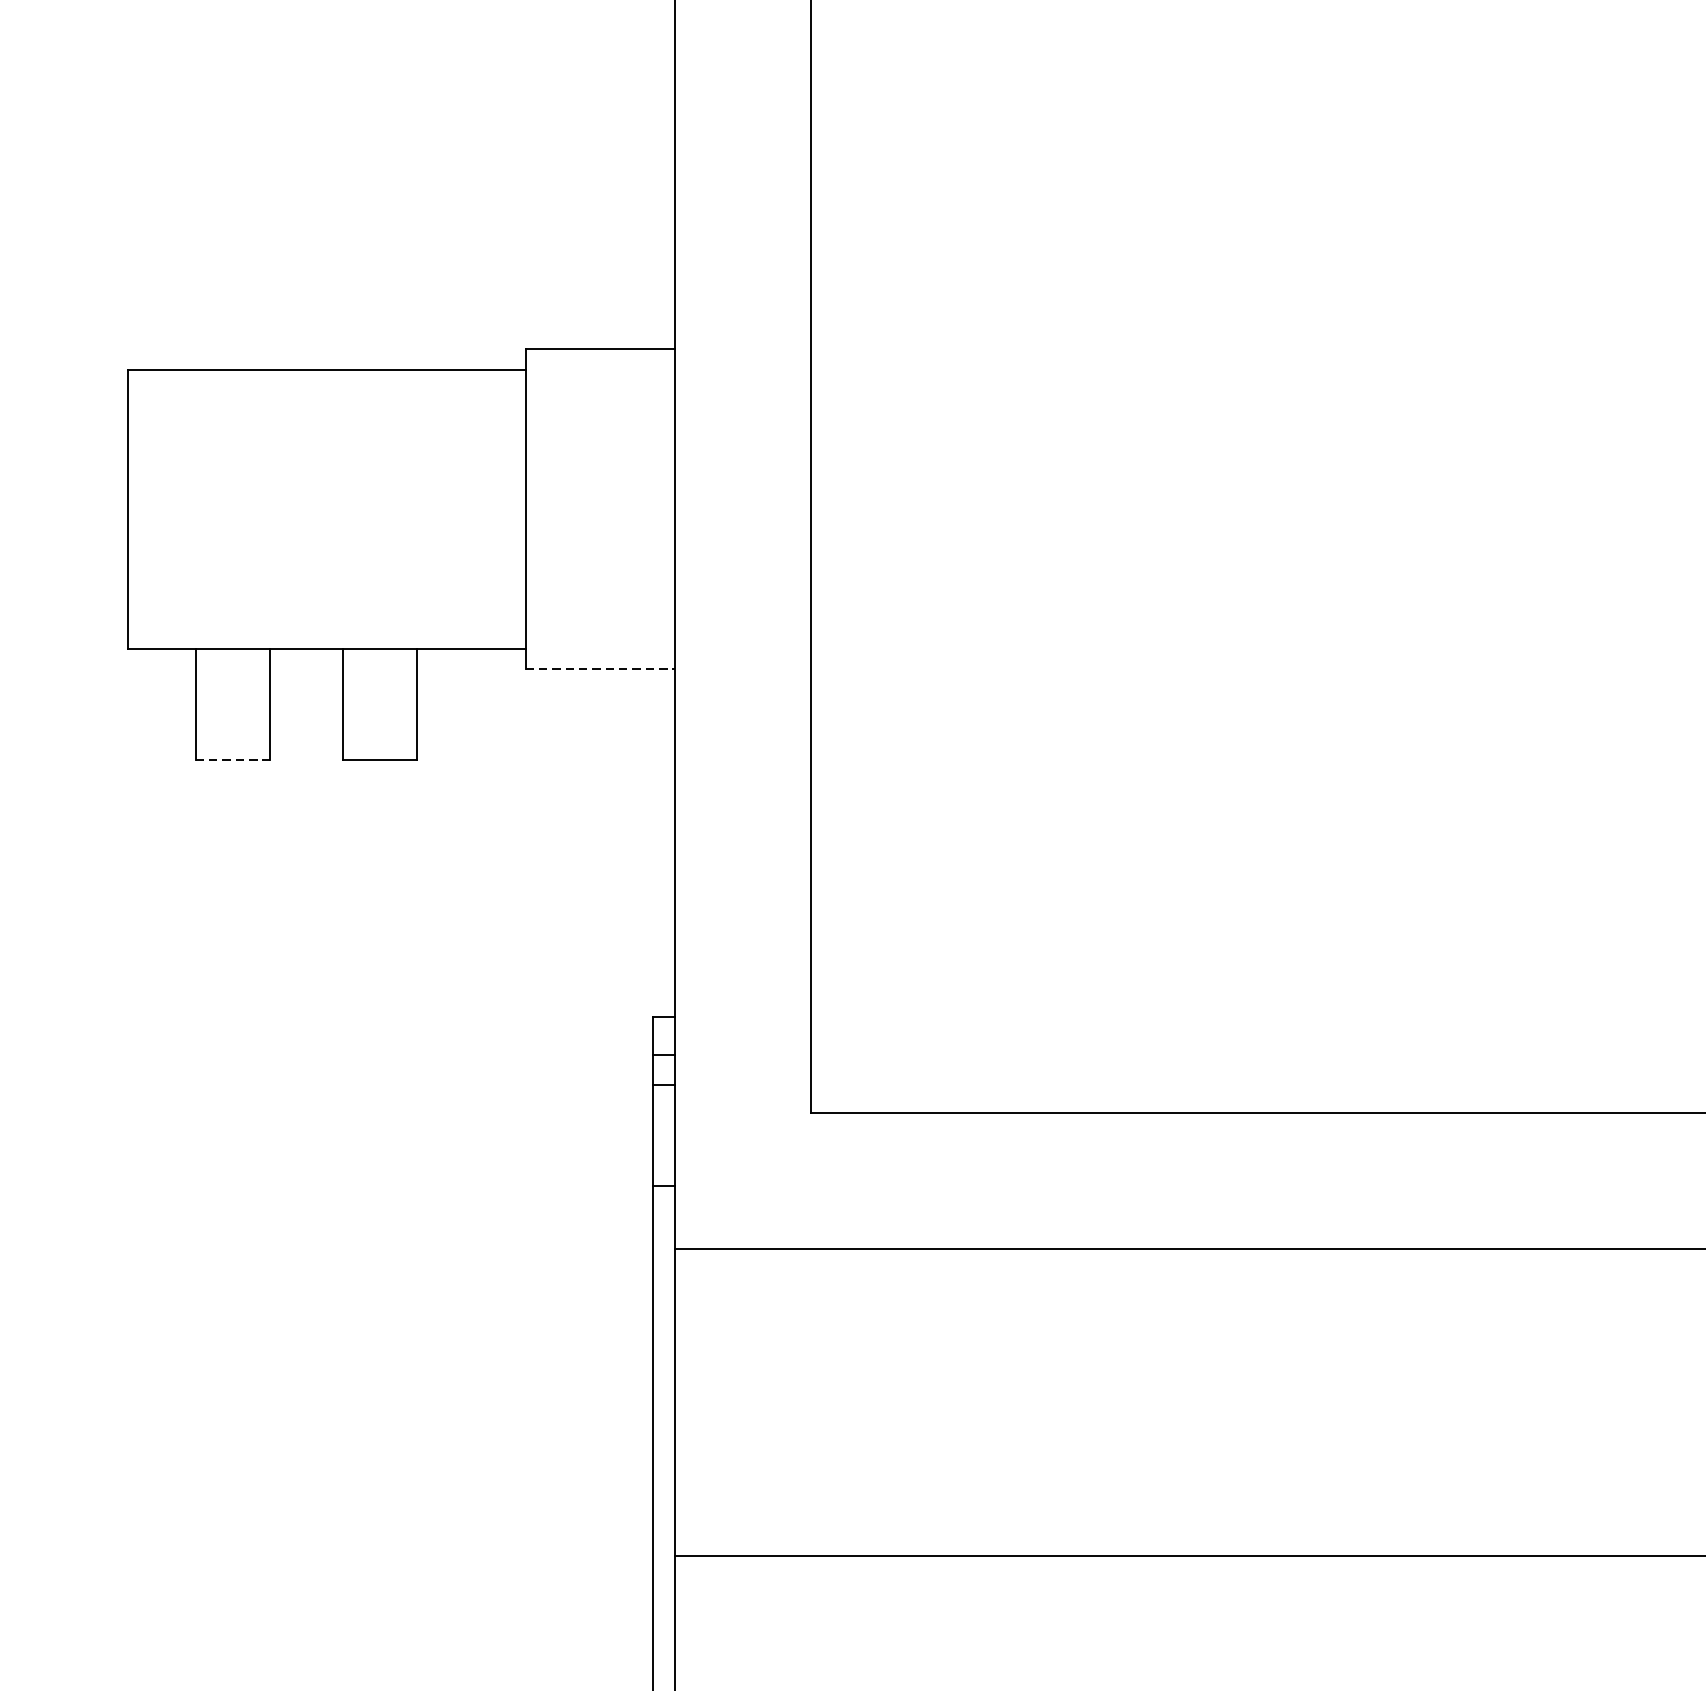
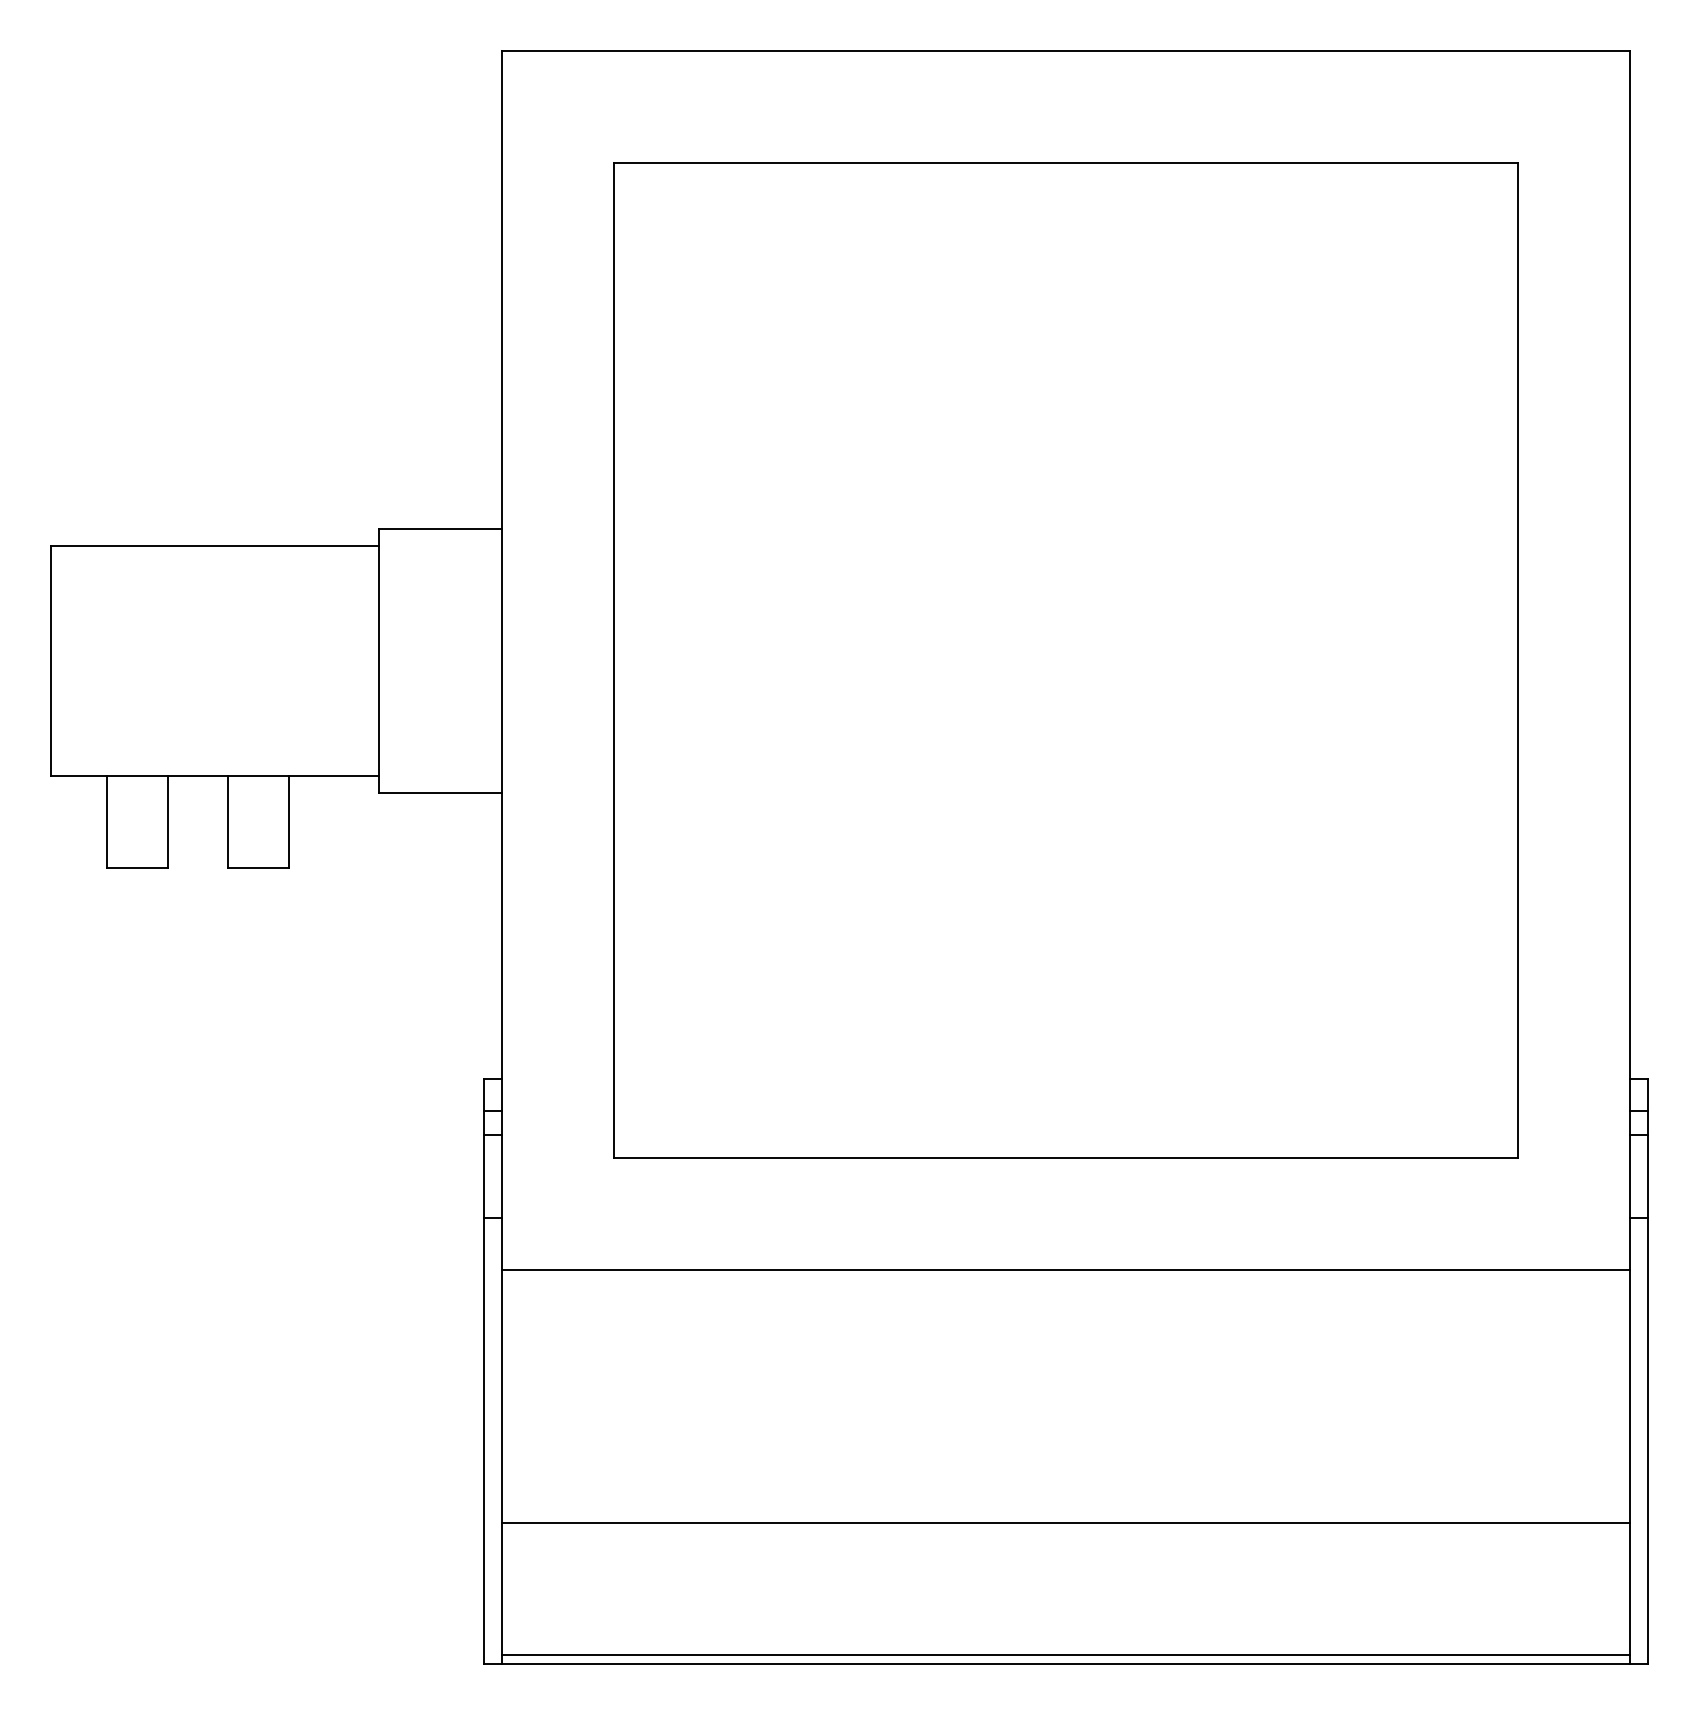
line: (600, 668) -> (440, 792), dashed -> solid
line: (232, 759) -> (137, 867), dashed -> solid

